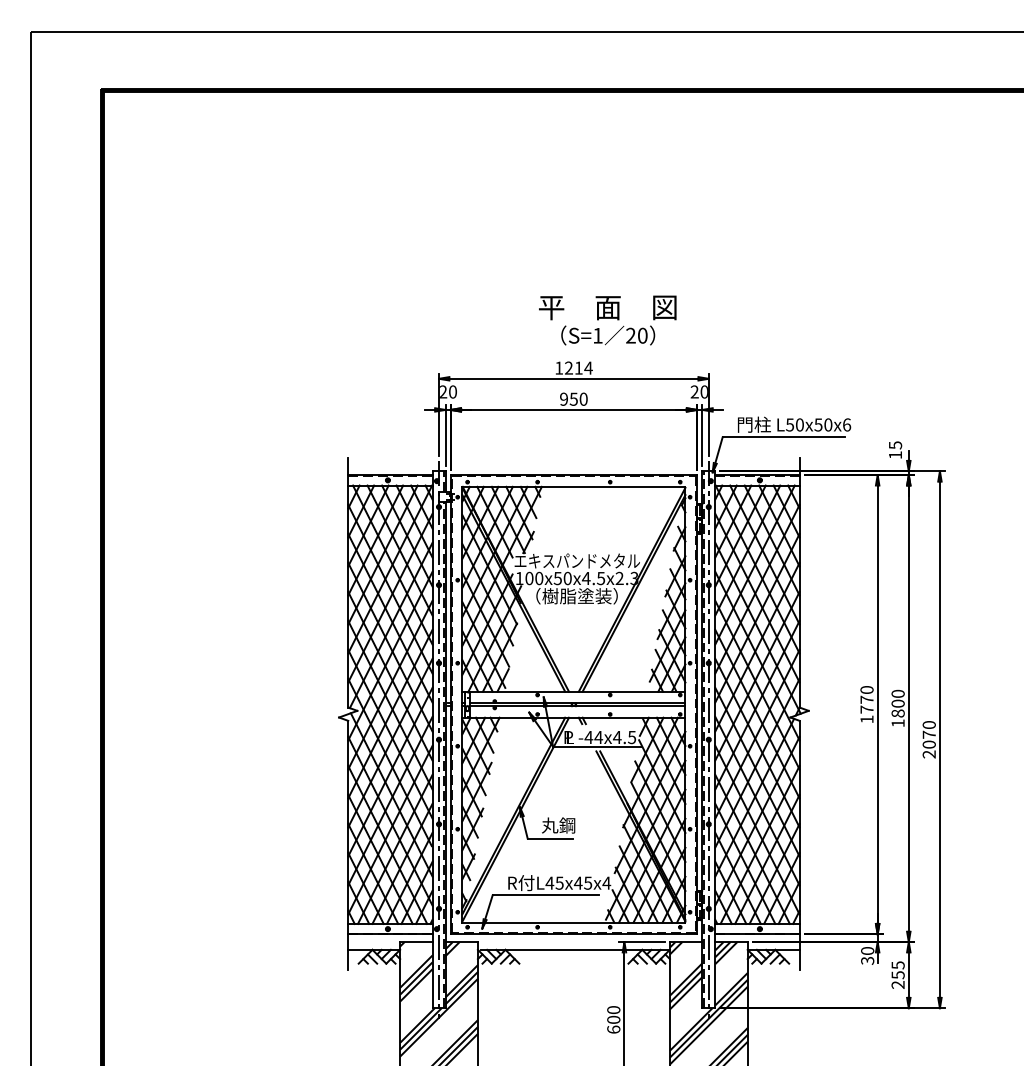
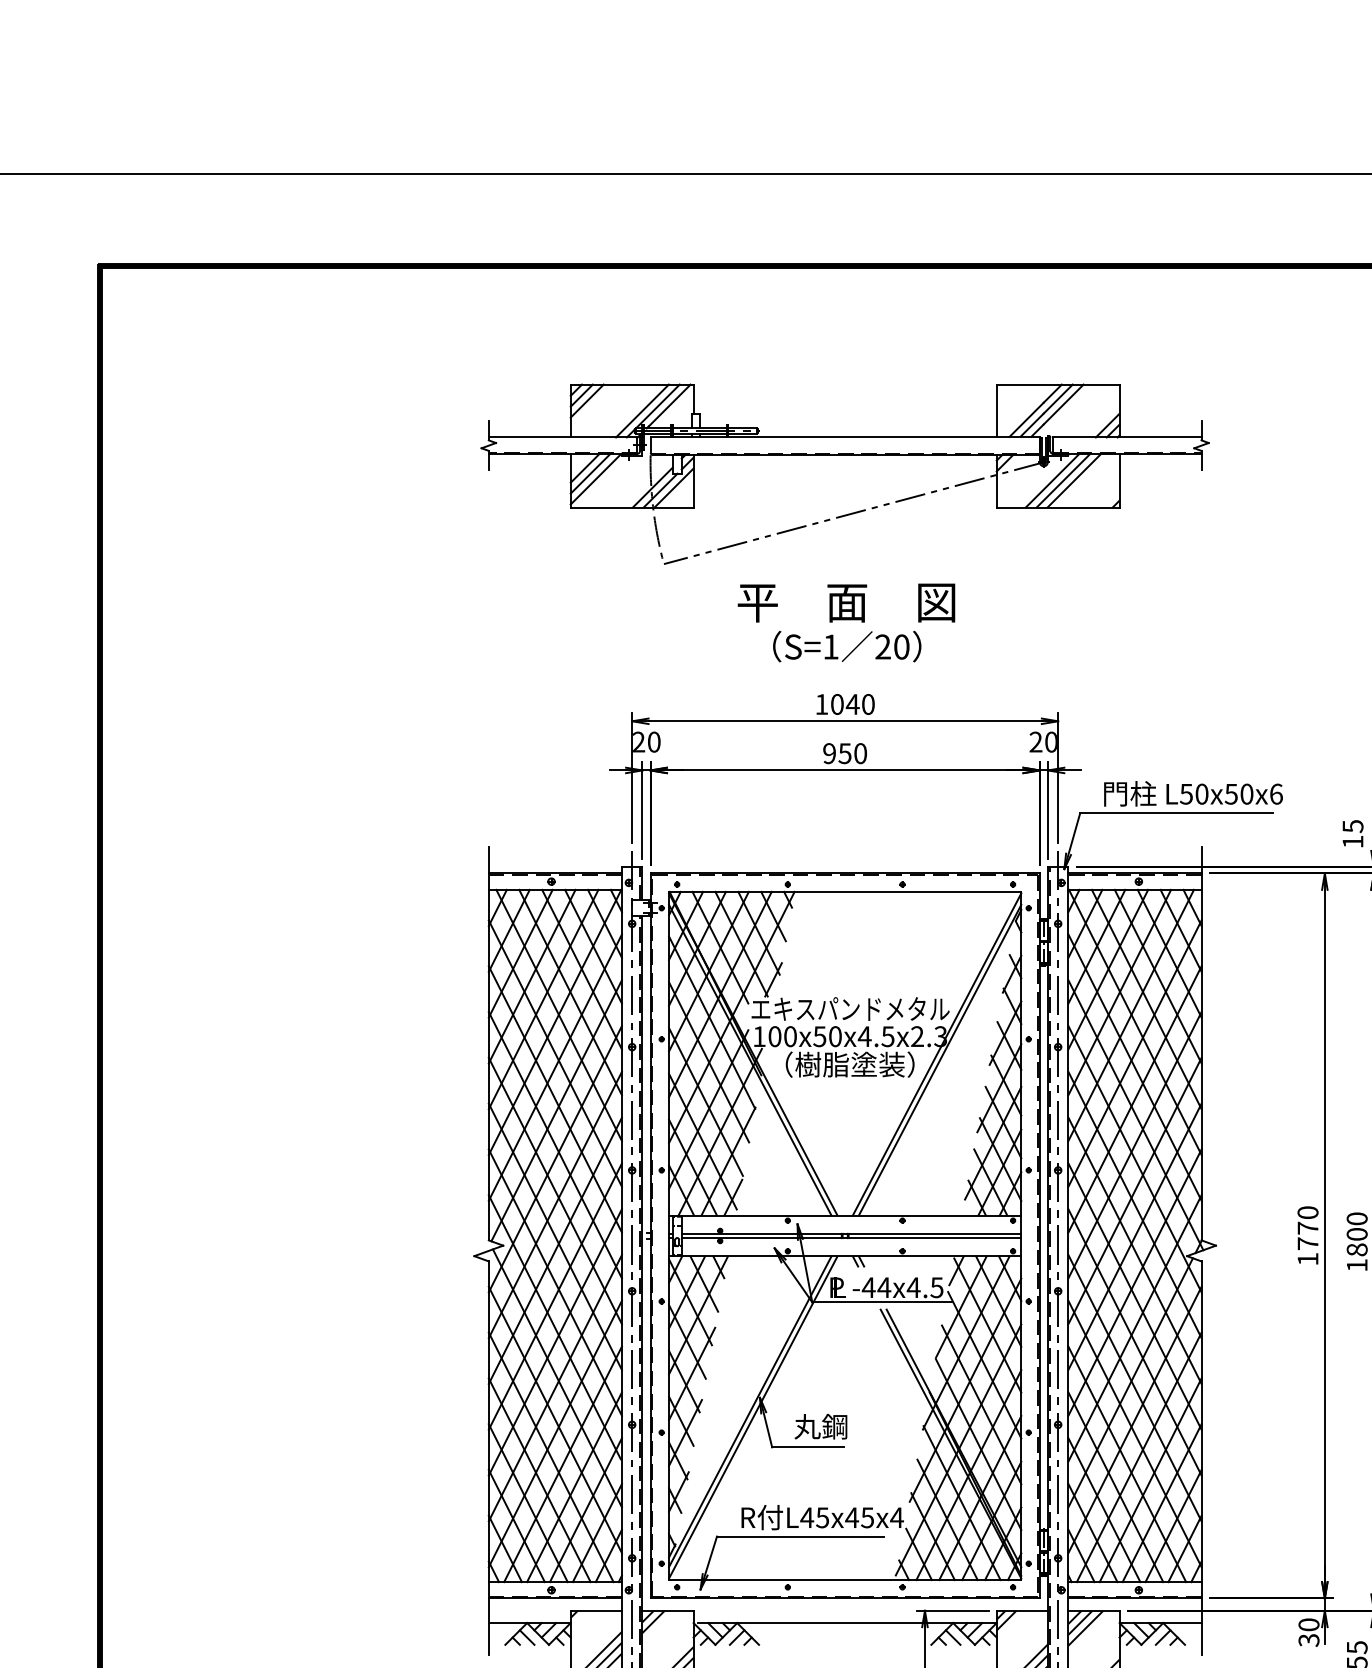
part: (573, 210) -> (844, 455), added
text: (607, 320) -> (846, 622), moved
text: (578, 367) -> (852, 703), 1214 -> 1040

